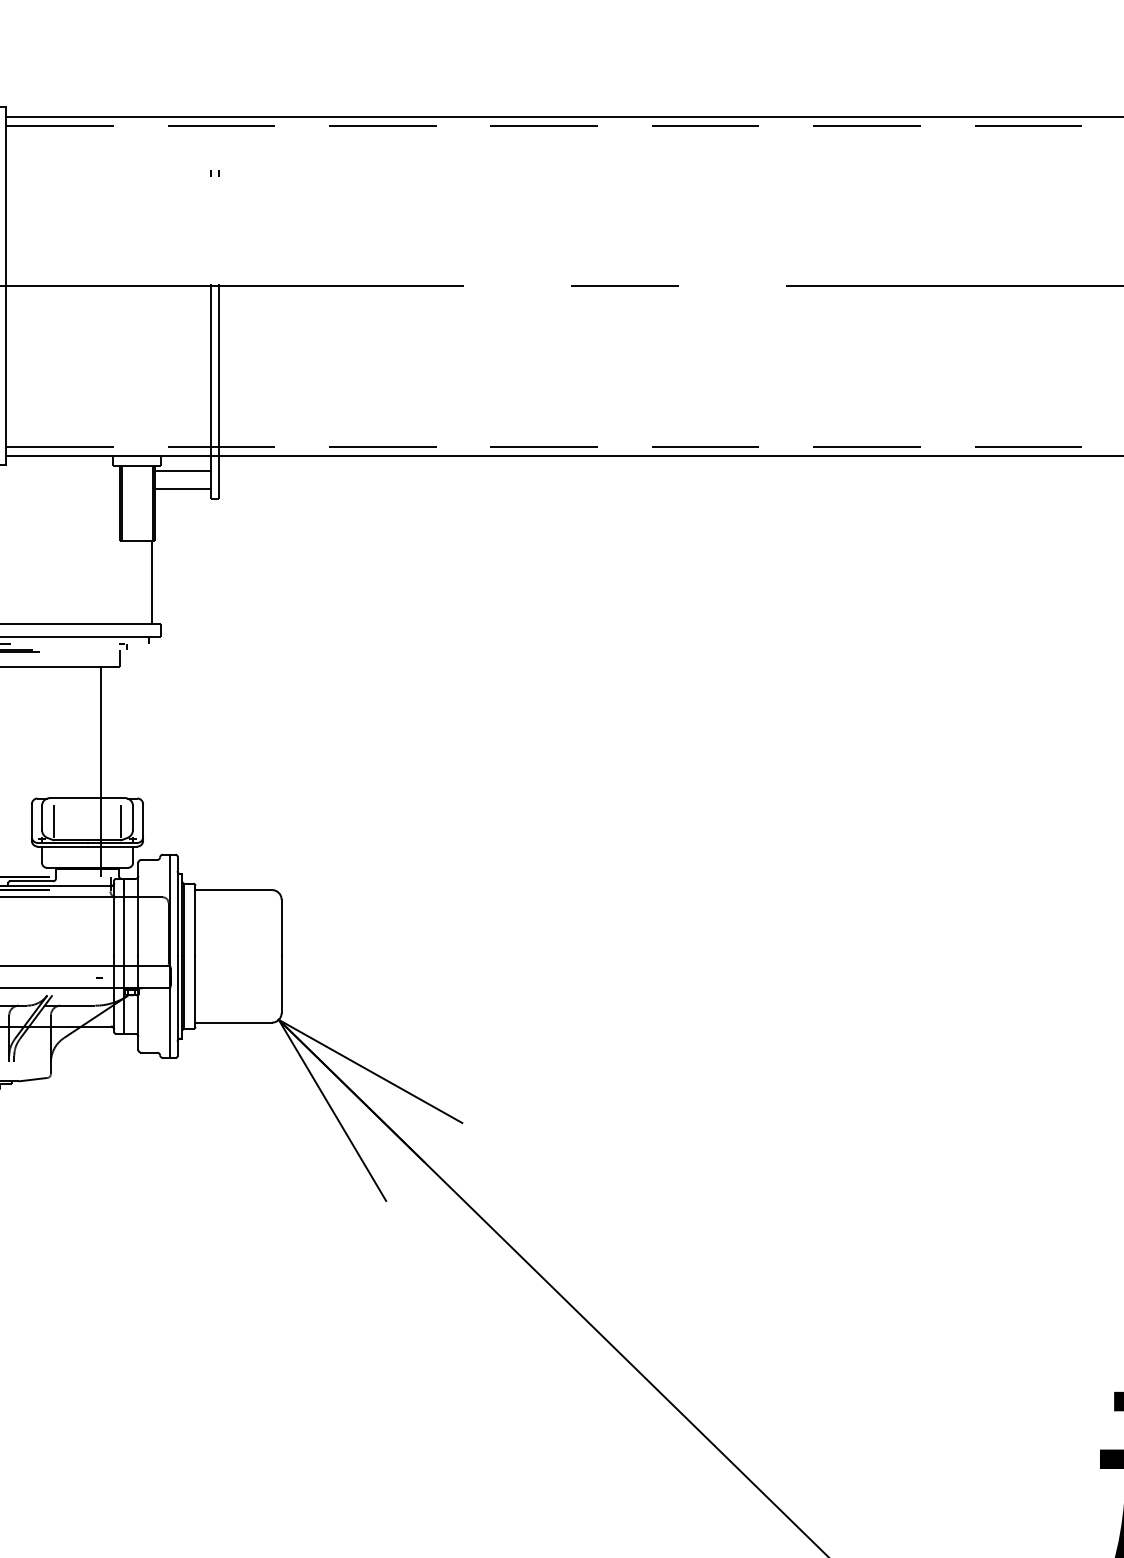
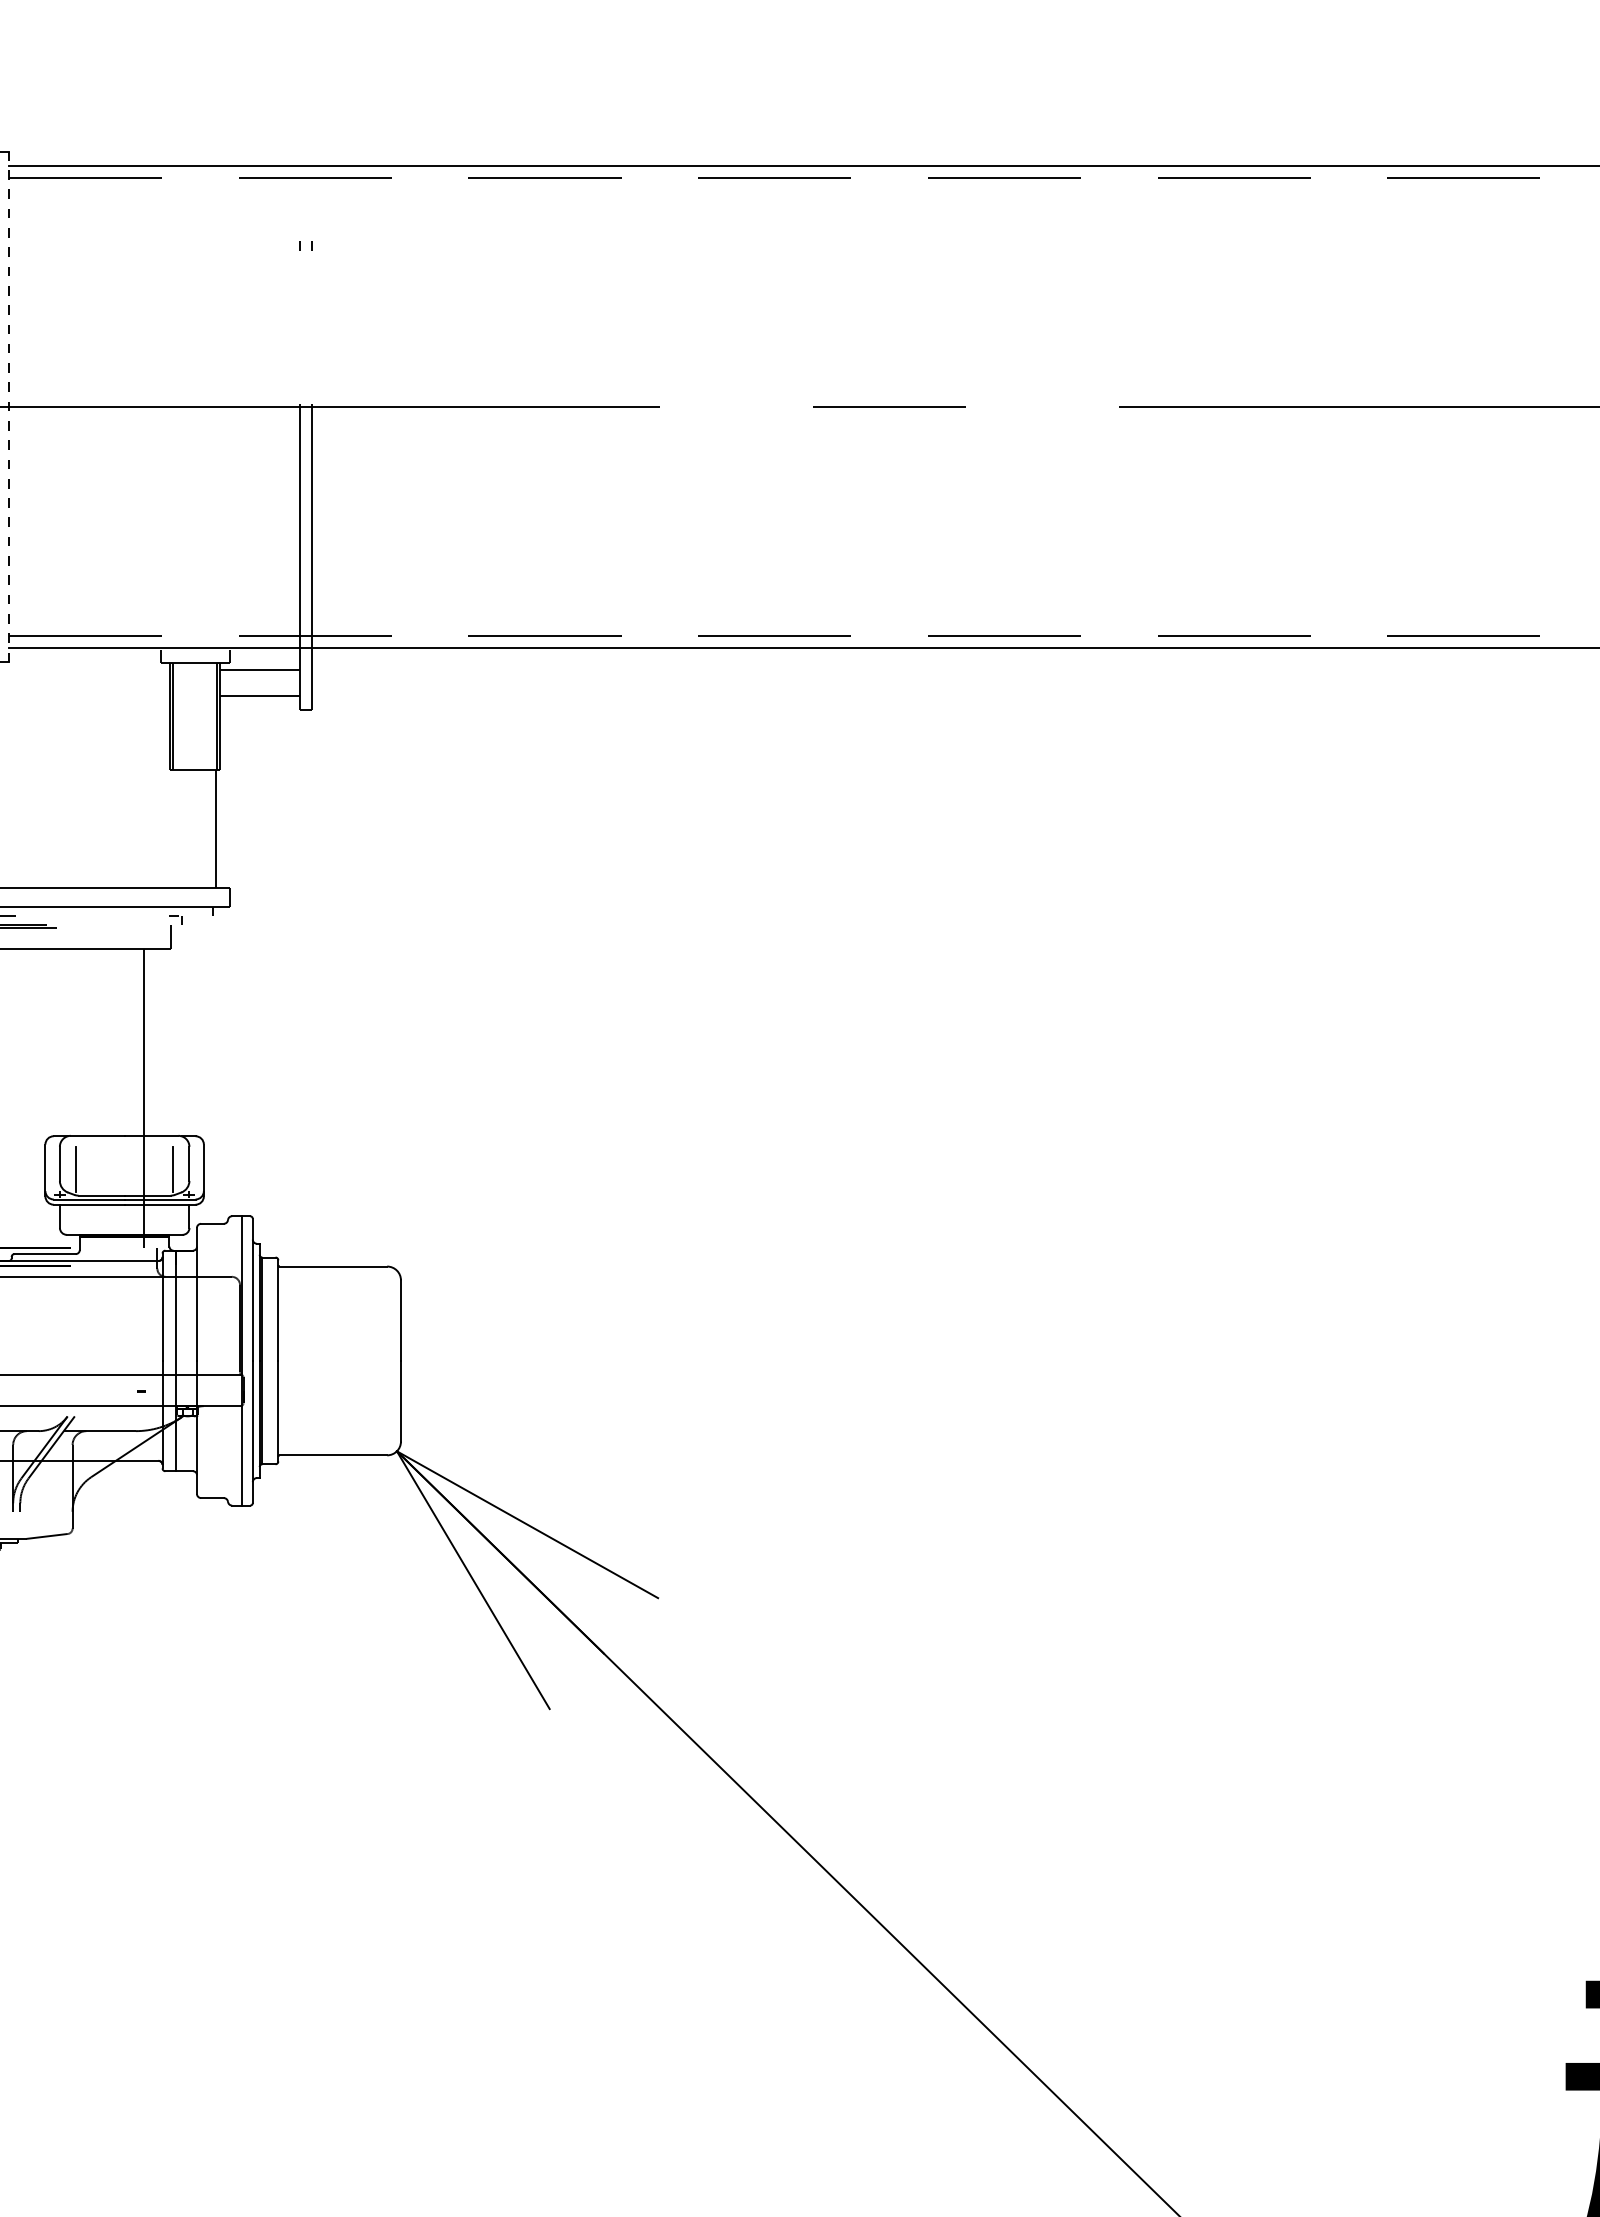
line: (5, 286) -> (8, 407), solid -> dashed

